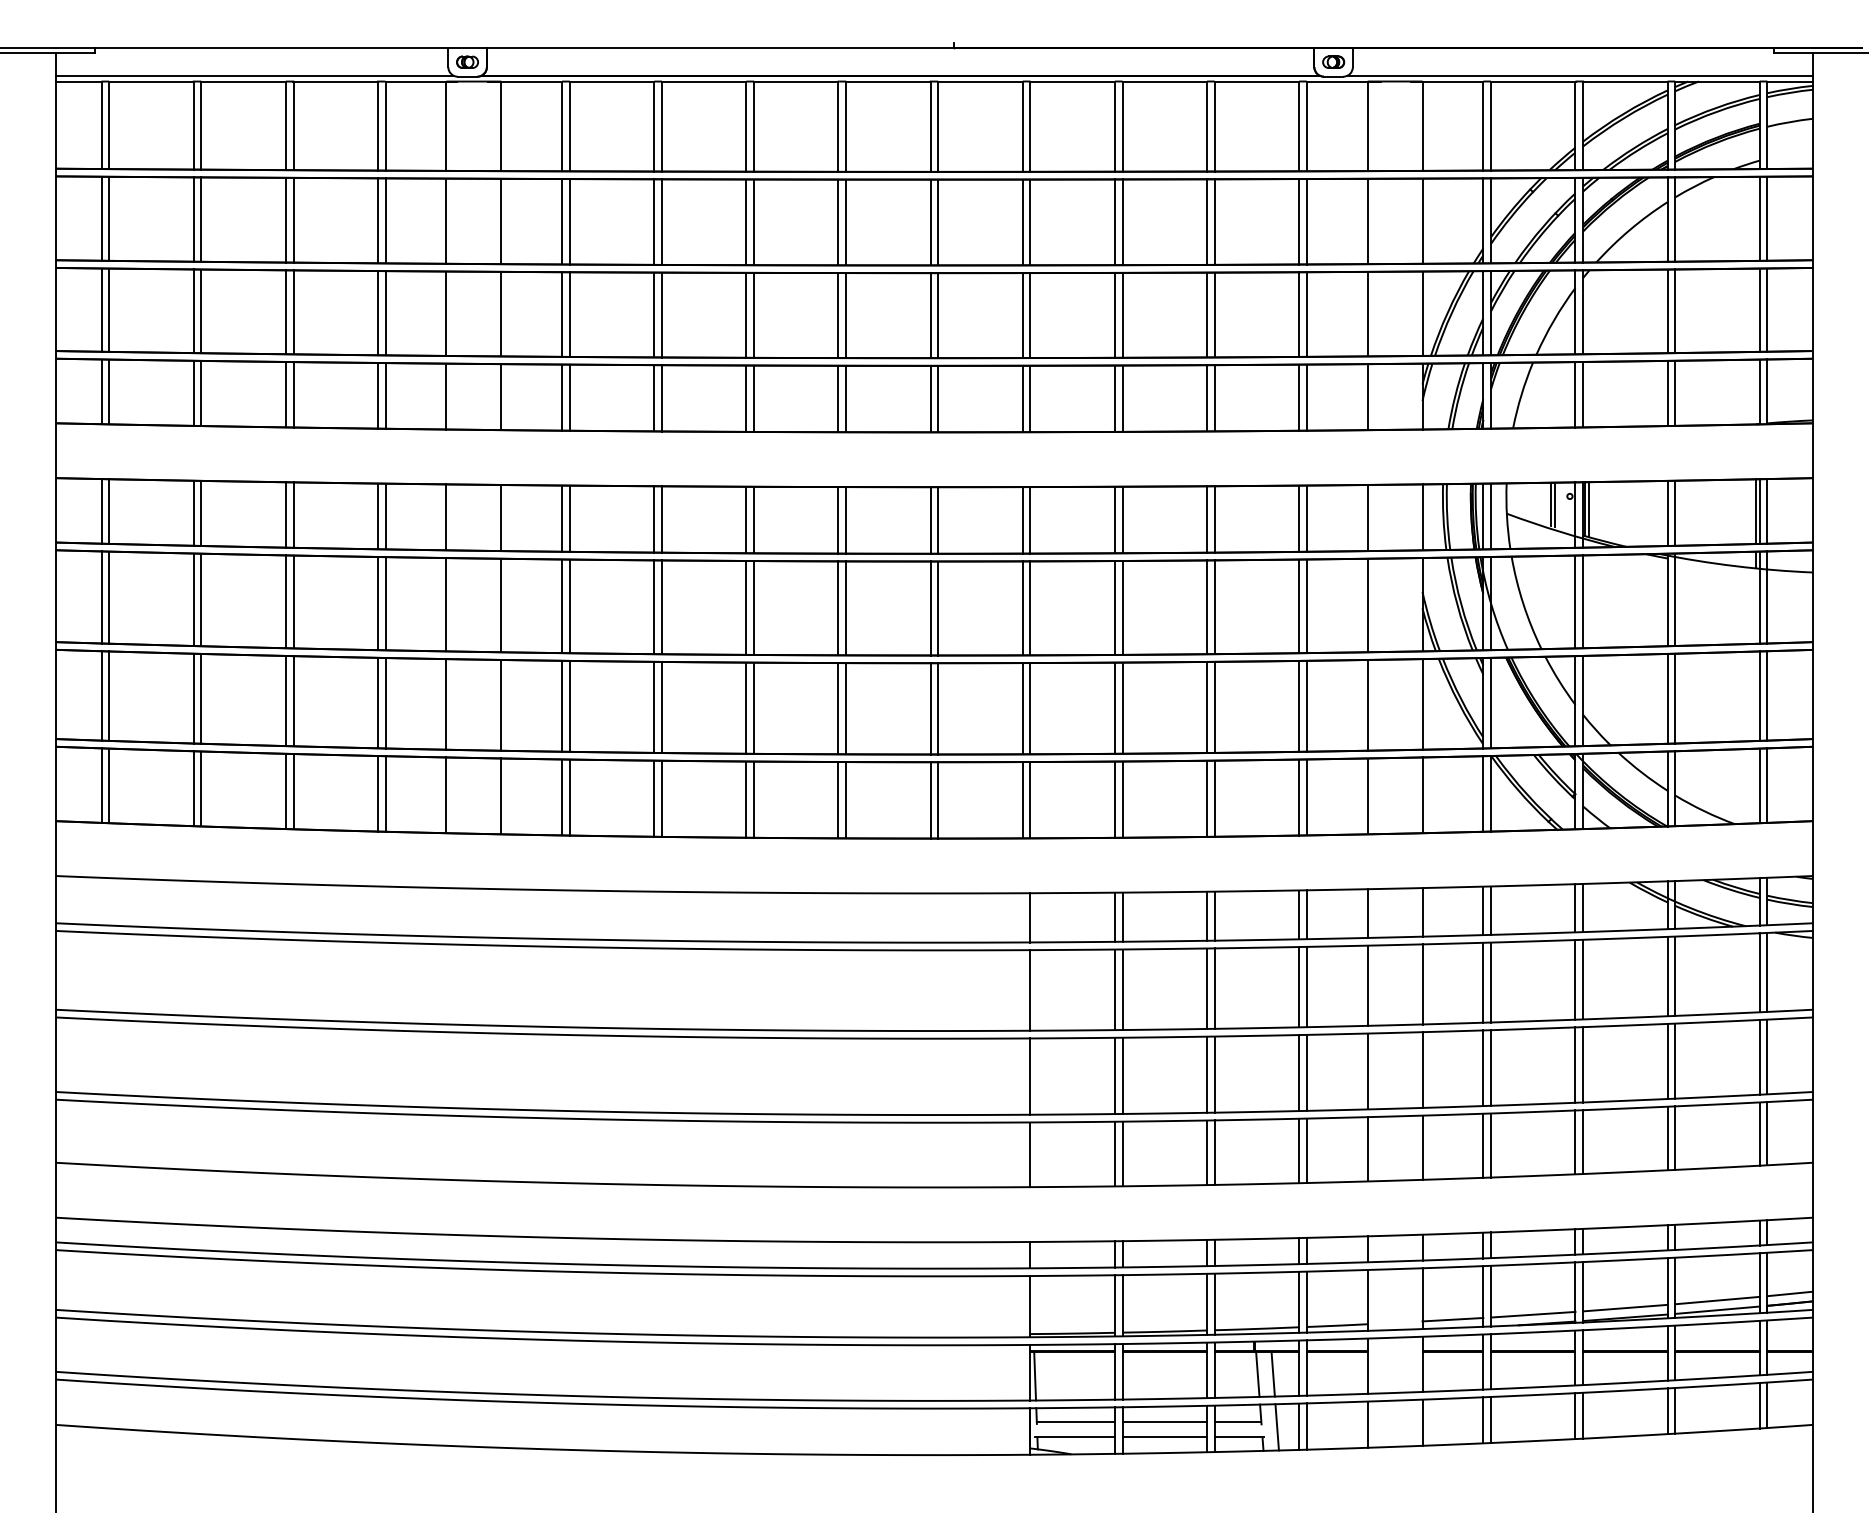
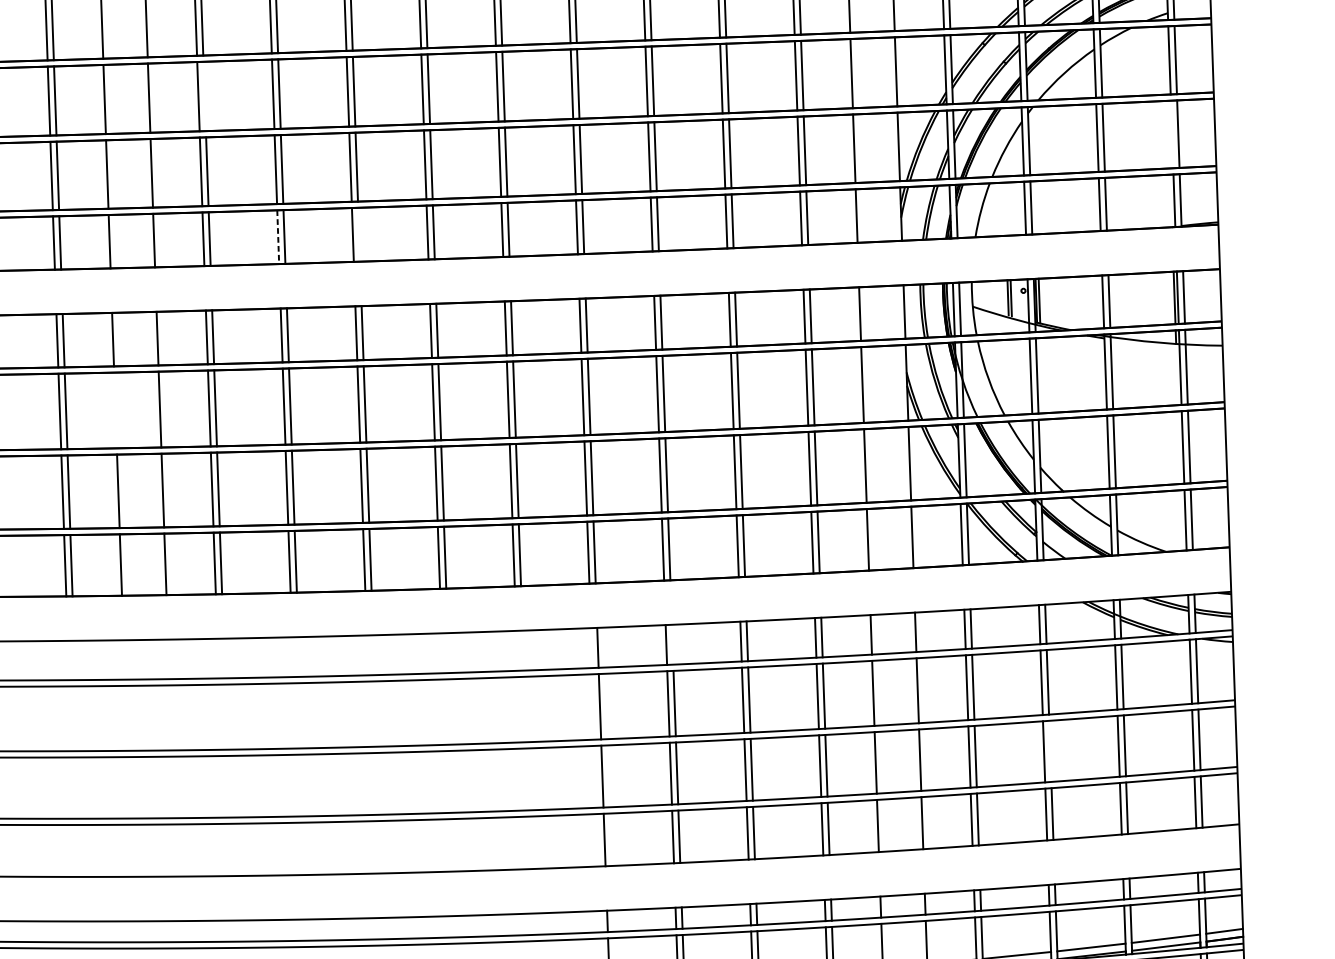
line: (569, 221) -> (204, 96), removed
line: (1759, 309) -> (1171, 133), removed
line: (654, 398) -> (278, 237), solid -> dashed
line: (754, 398) -> (359, 234), removed
line: (446, 604) -> (115, 410), removed
line: (1122, 916) -> (672, 644), removed
line: (1583, 1064) -> (1050, 751), removed

